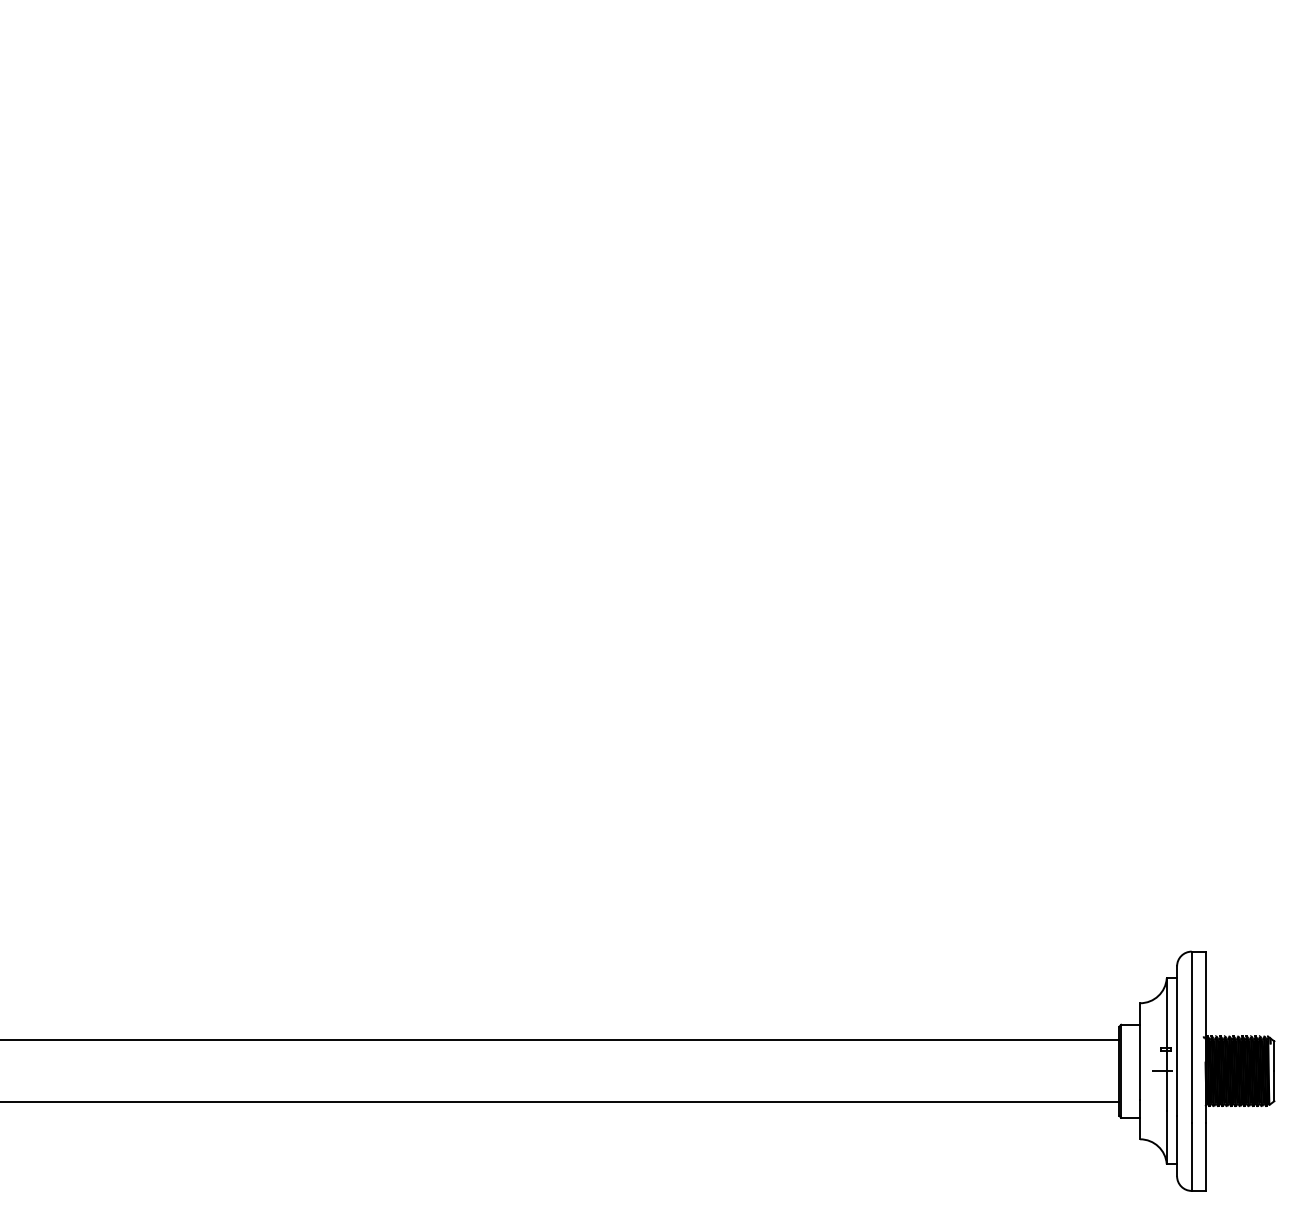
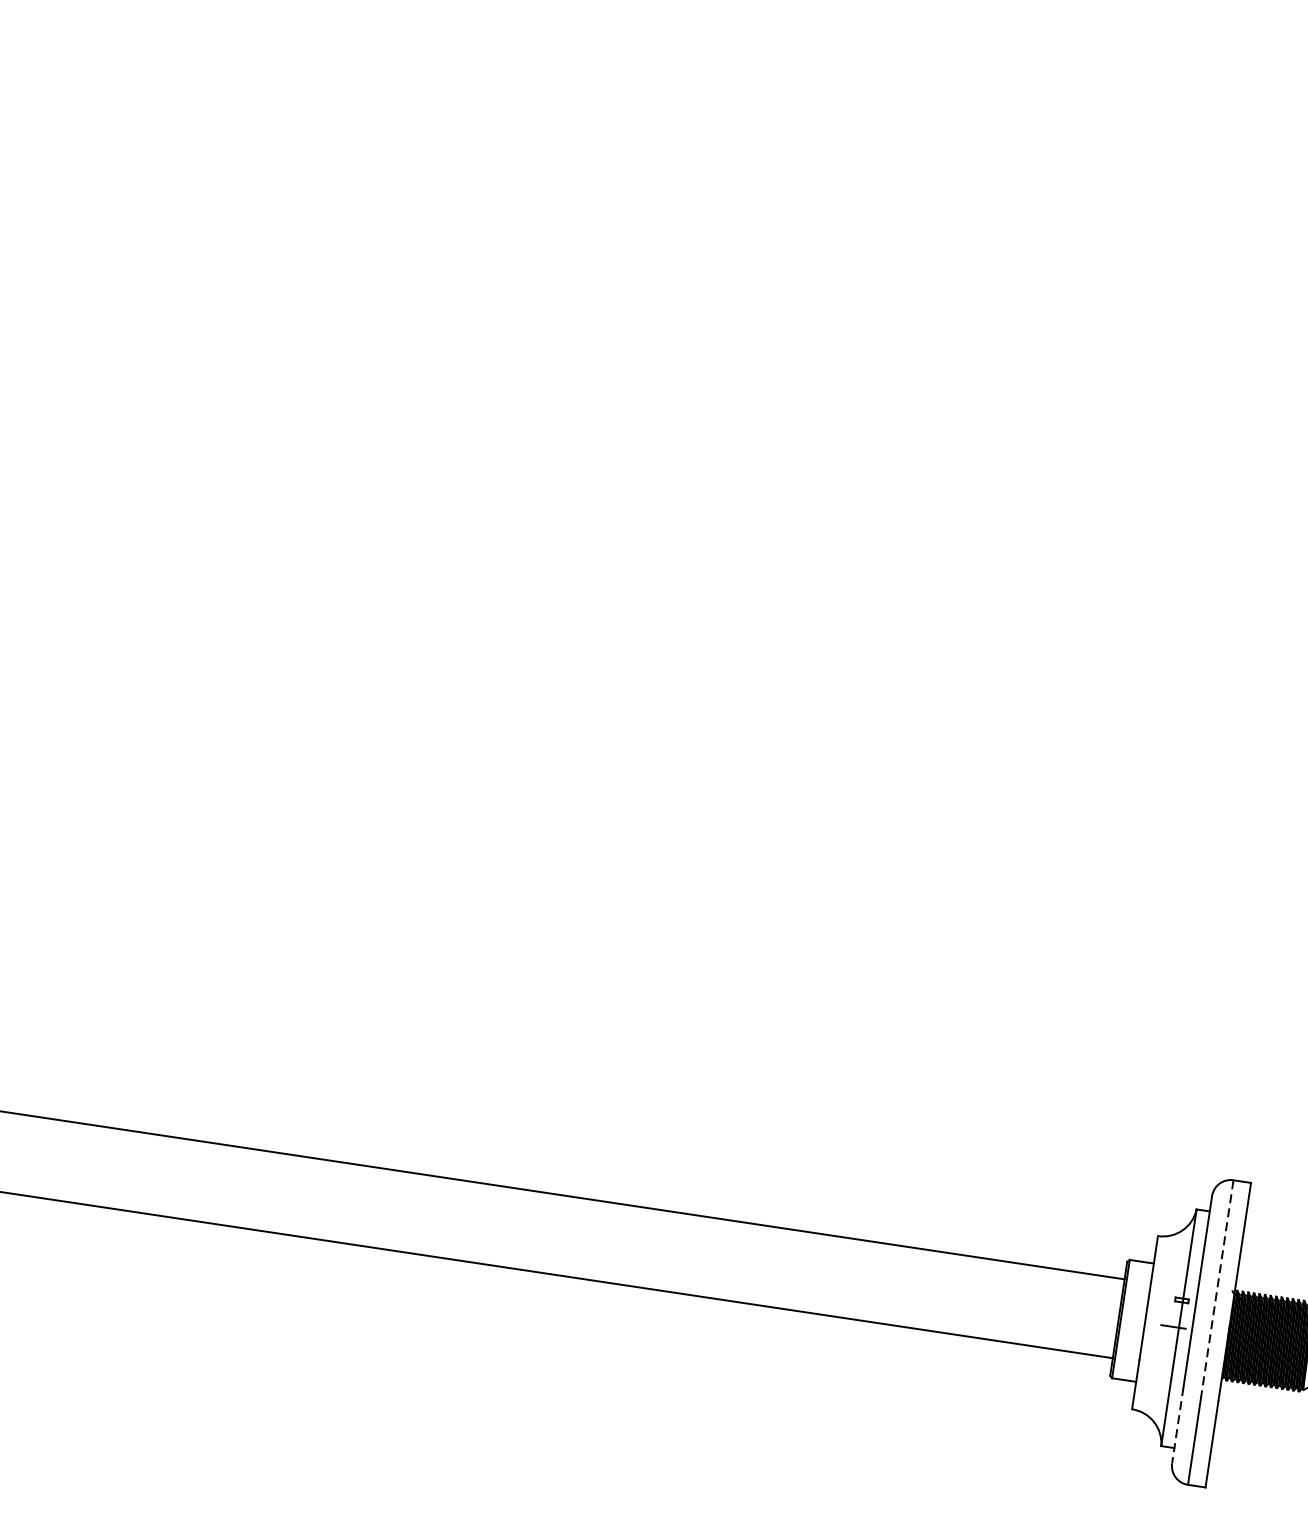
line: (1191, 1037) -> (1216, 1289), solid -> dashed
line: (1177, 1146) -> (1178, 1425), solid -> dashed

